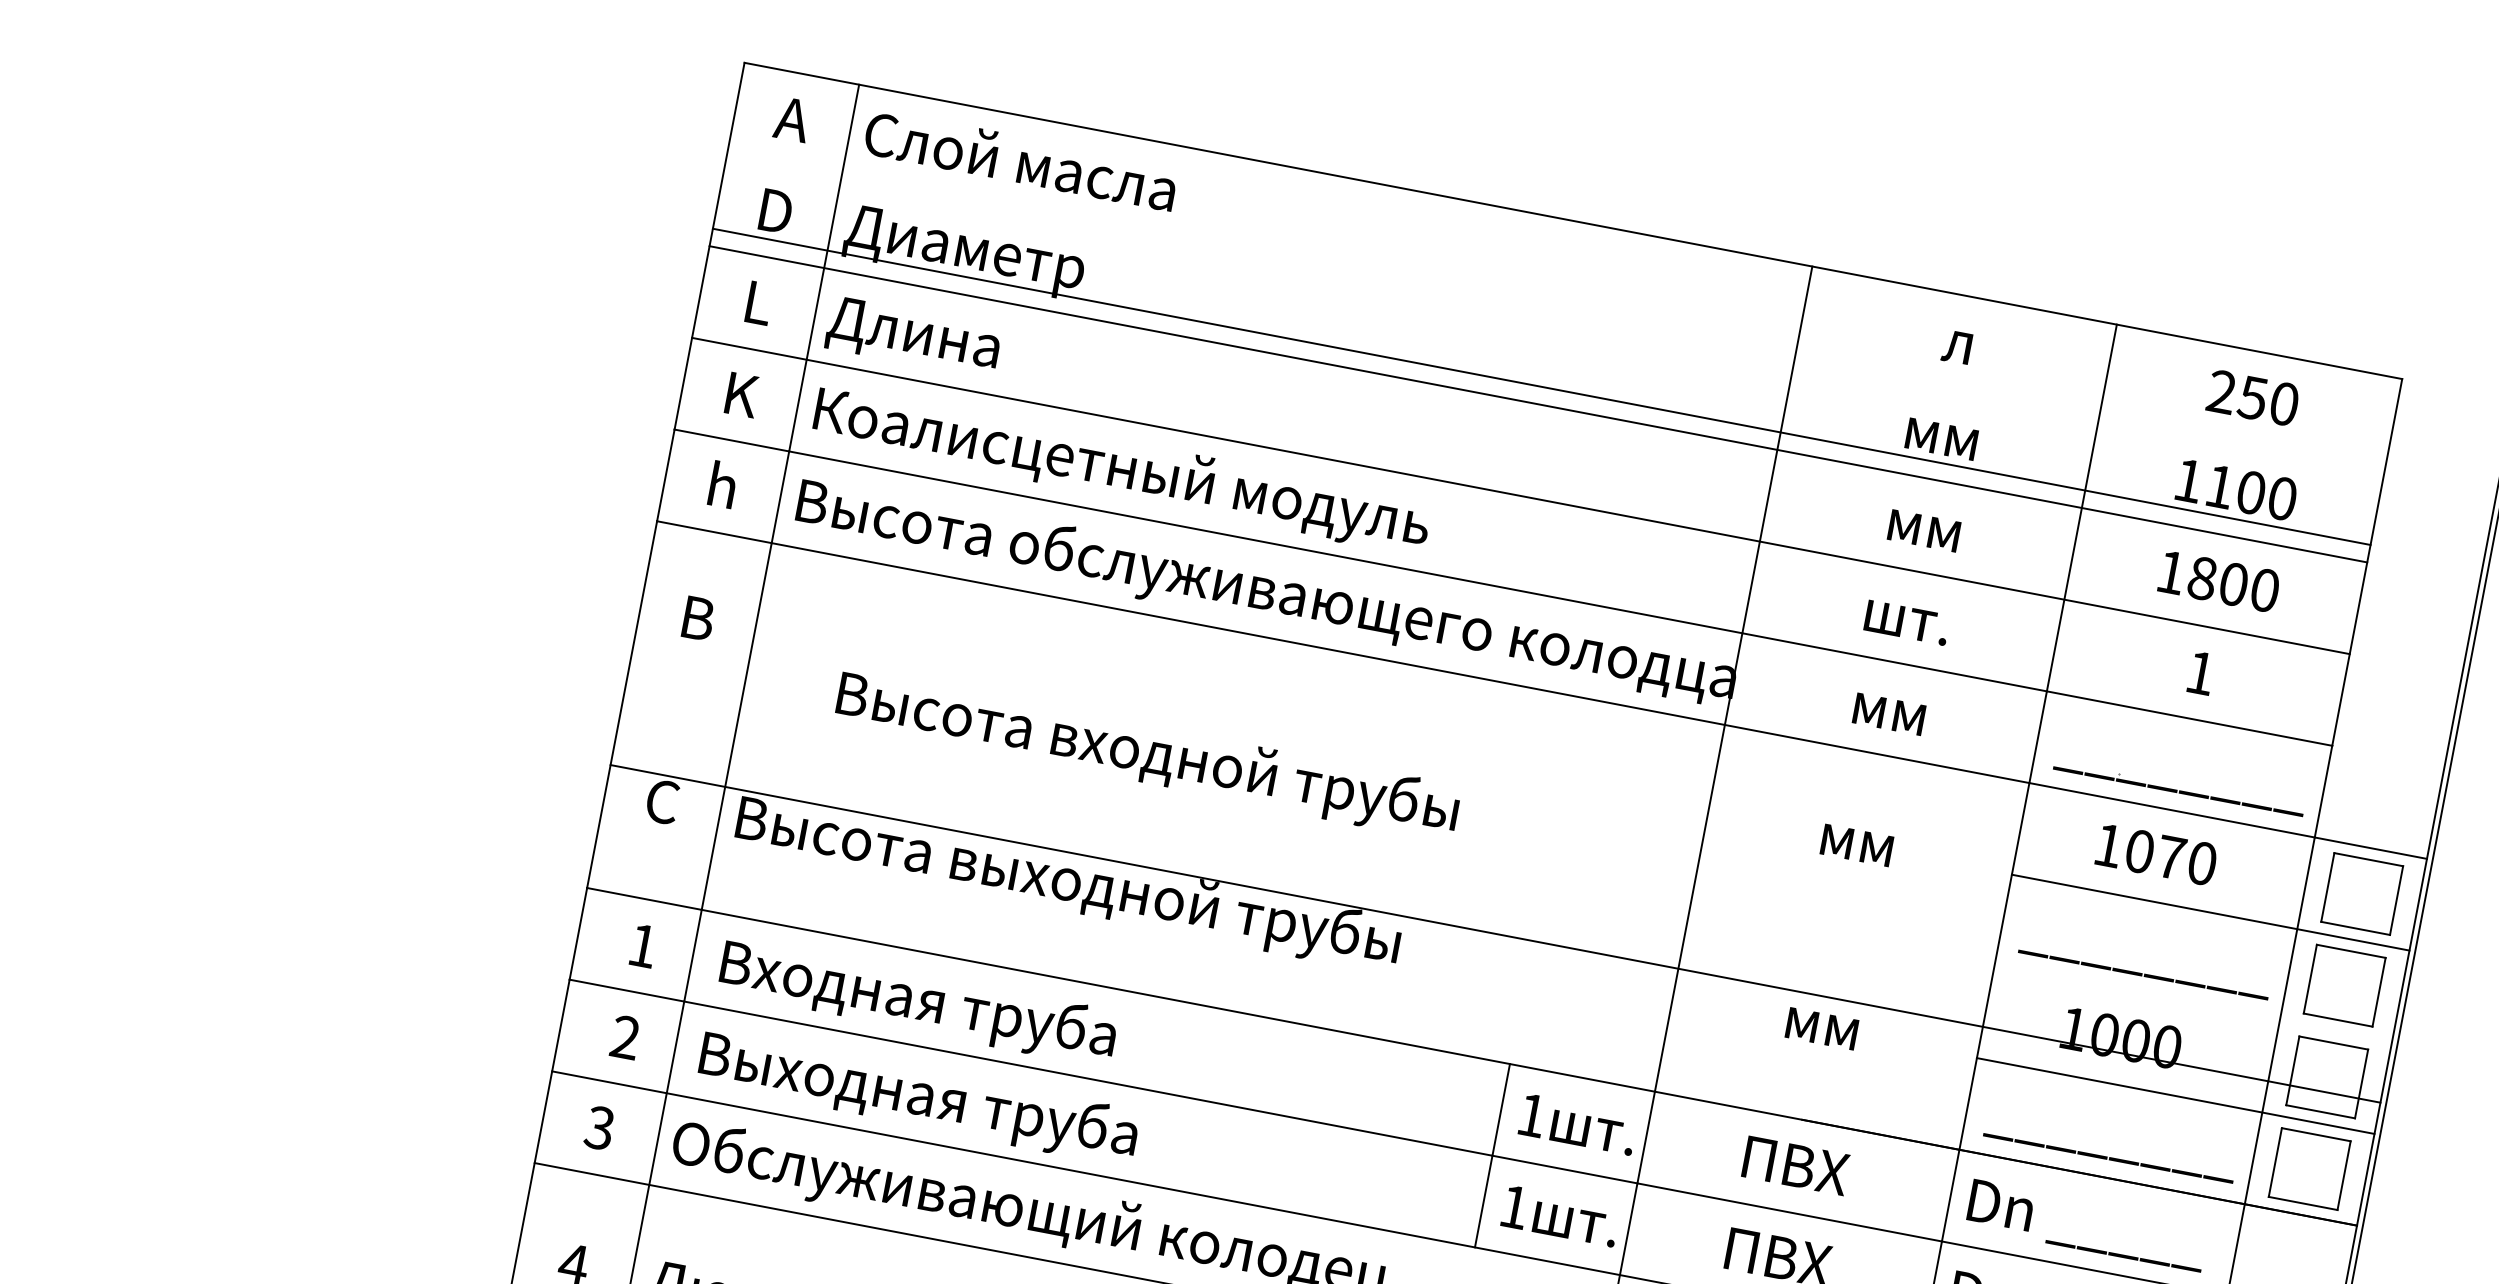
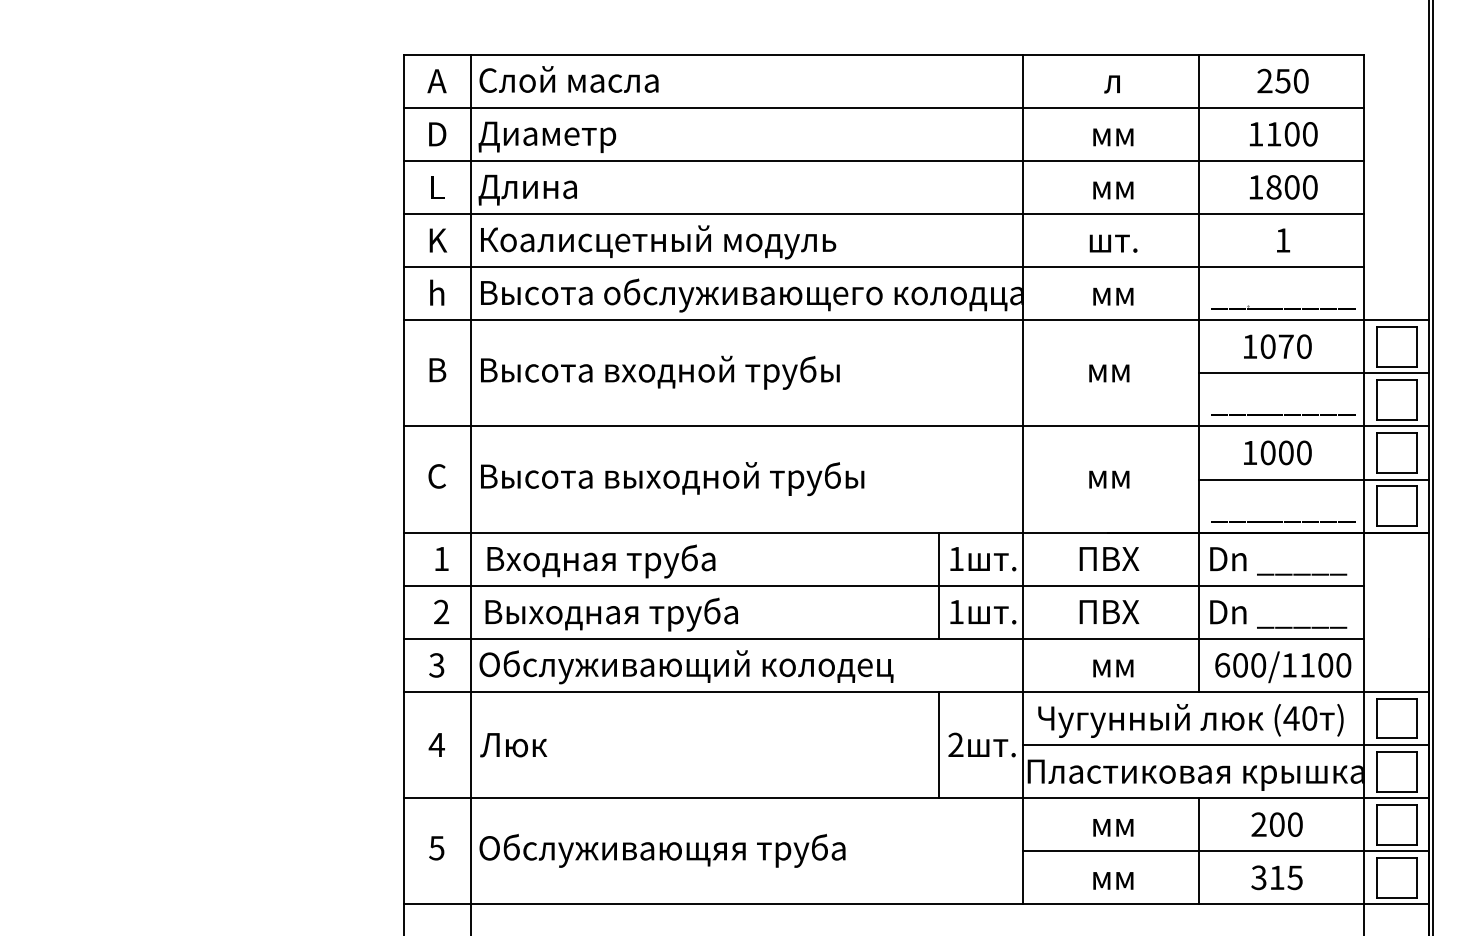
line: (1542, 386) -> (884, 107), moved
text: (1148, 755) -> (660, 372), moved
line: (1495, 933) -> (916, 426), moved

